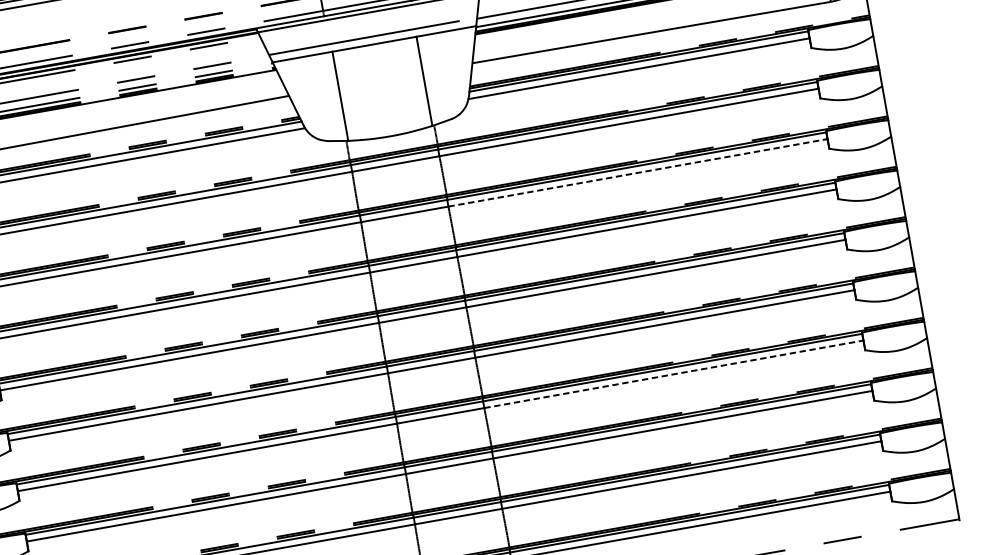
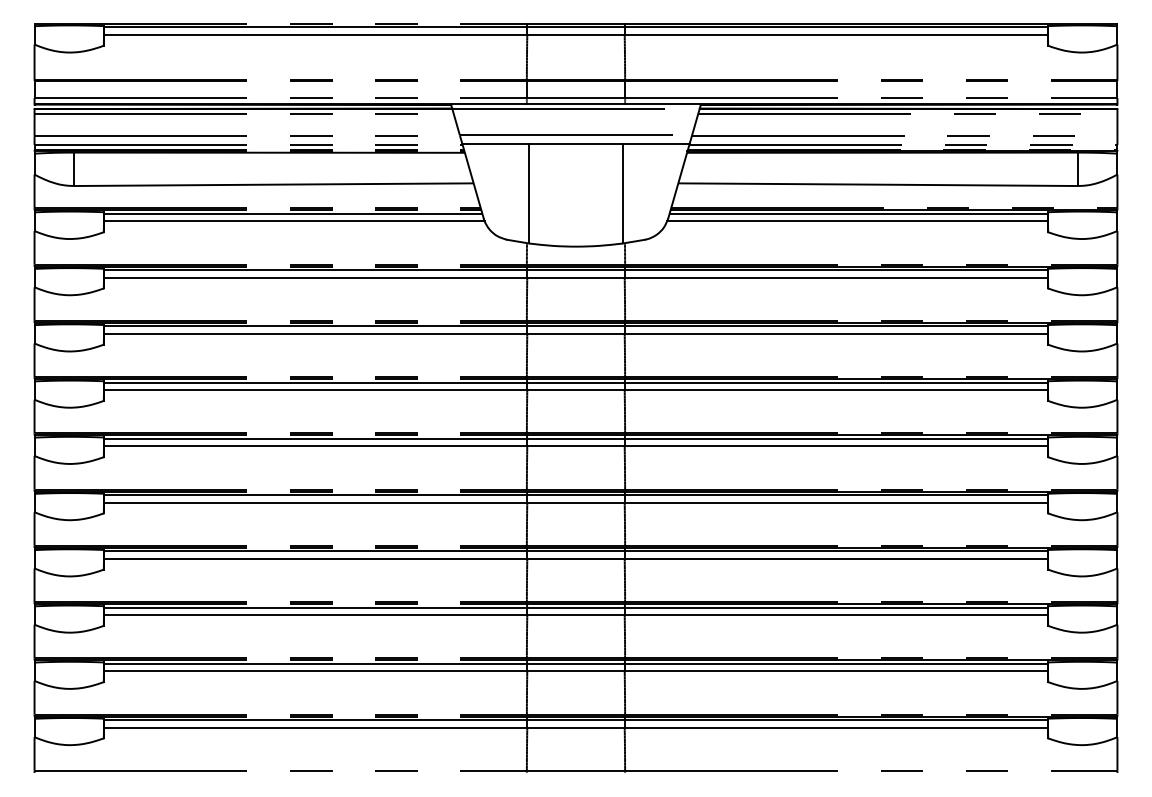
line: (638, 172) -> (836, 333), dashed -> solid
line: (673, 374) -> (836, 558), dashed -> solid

